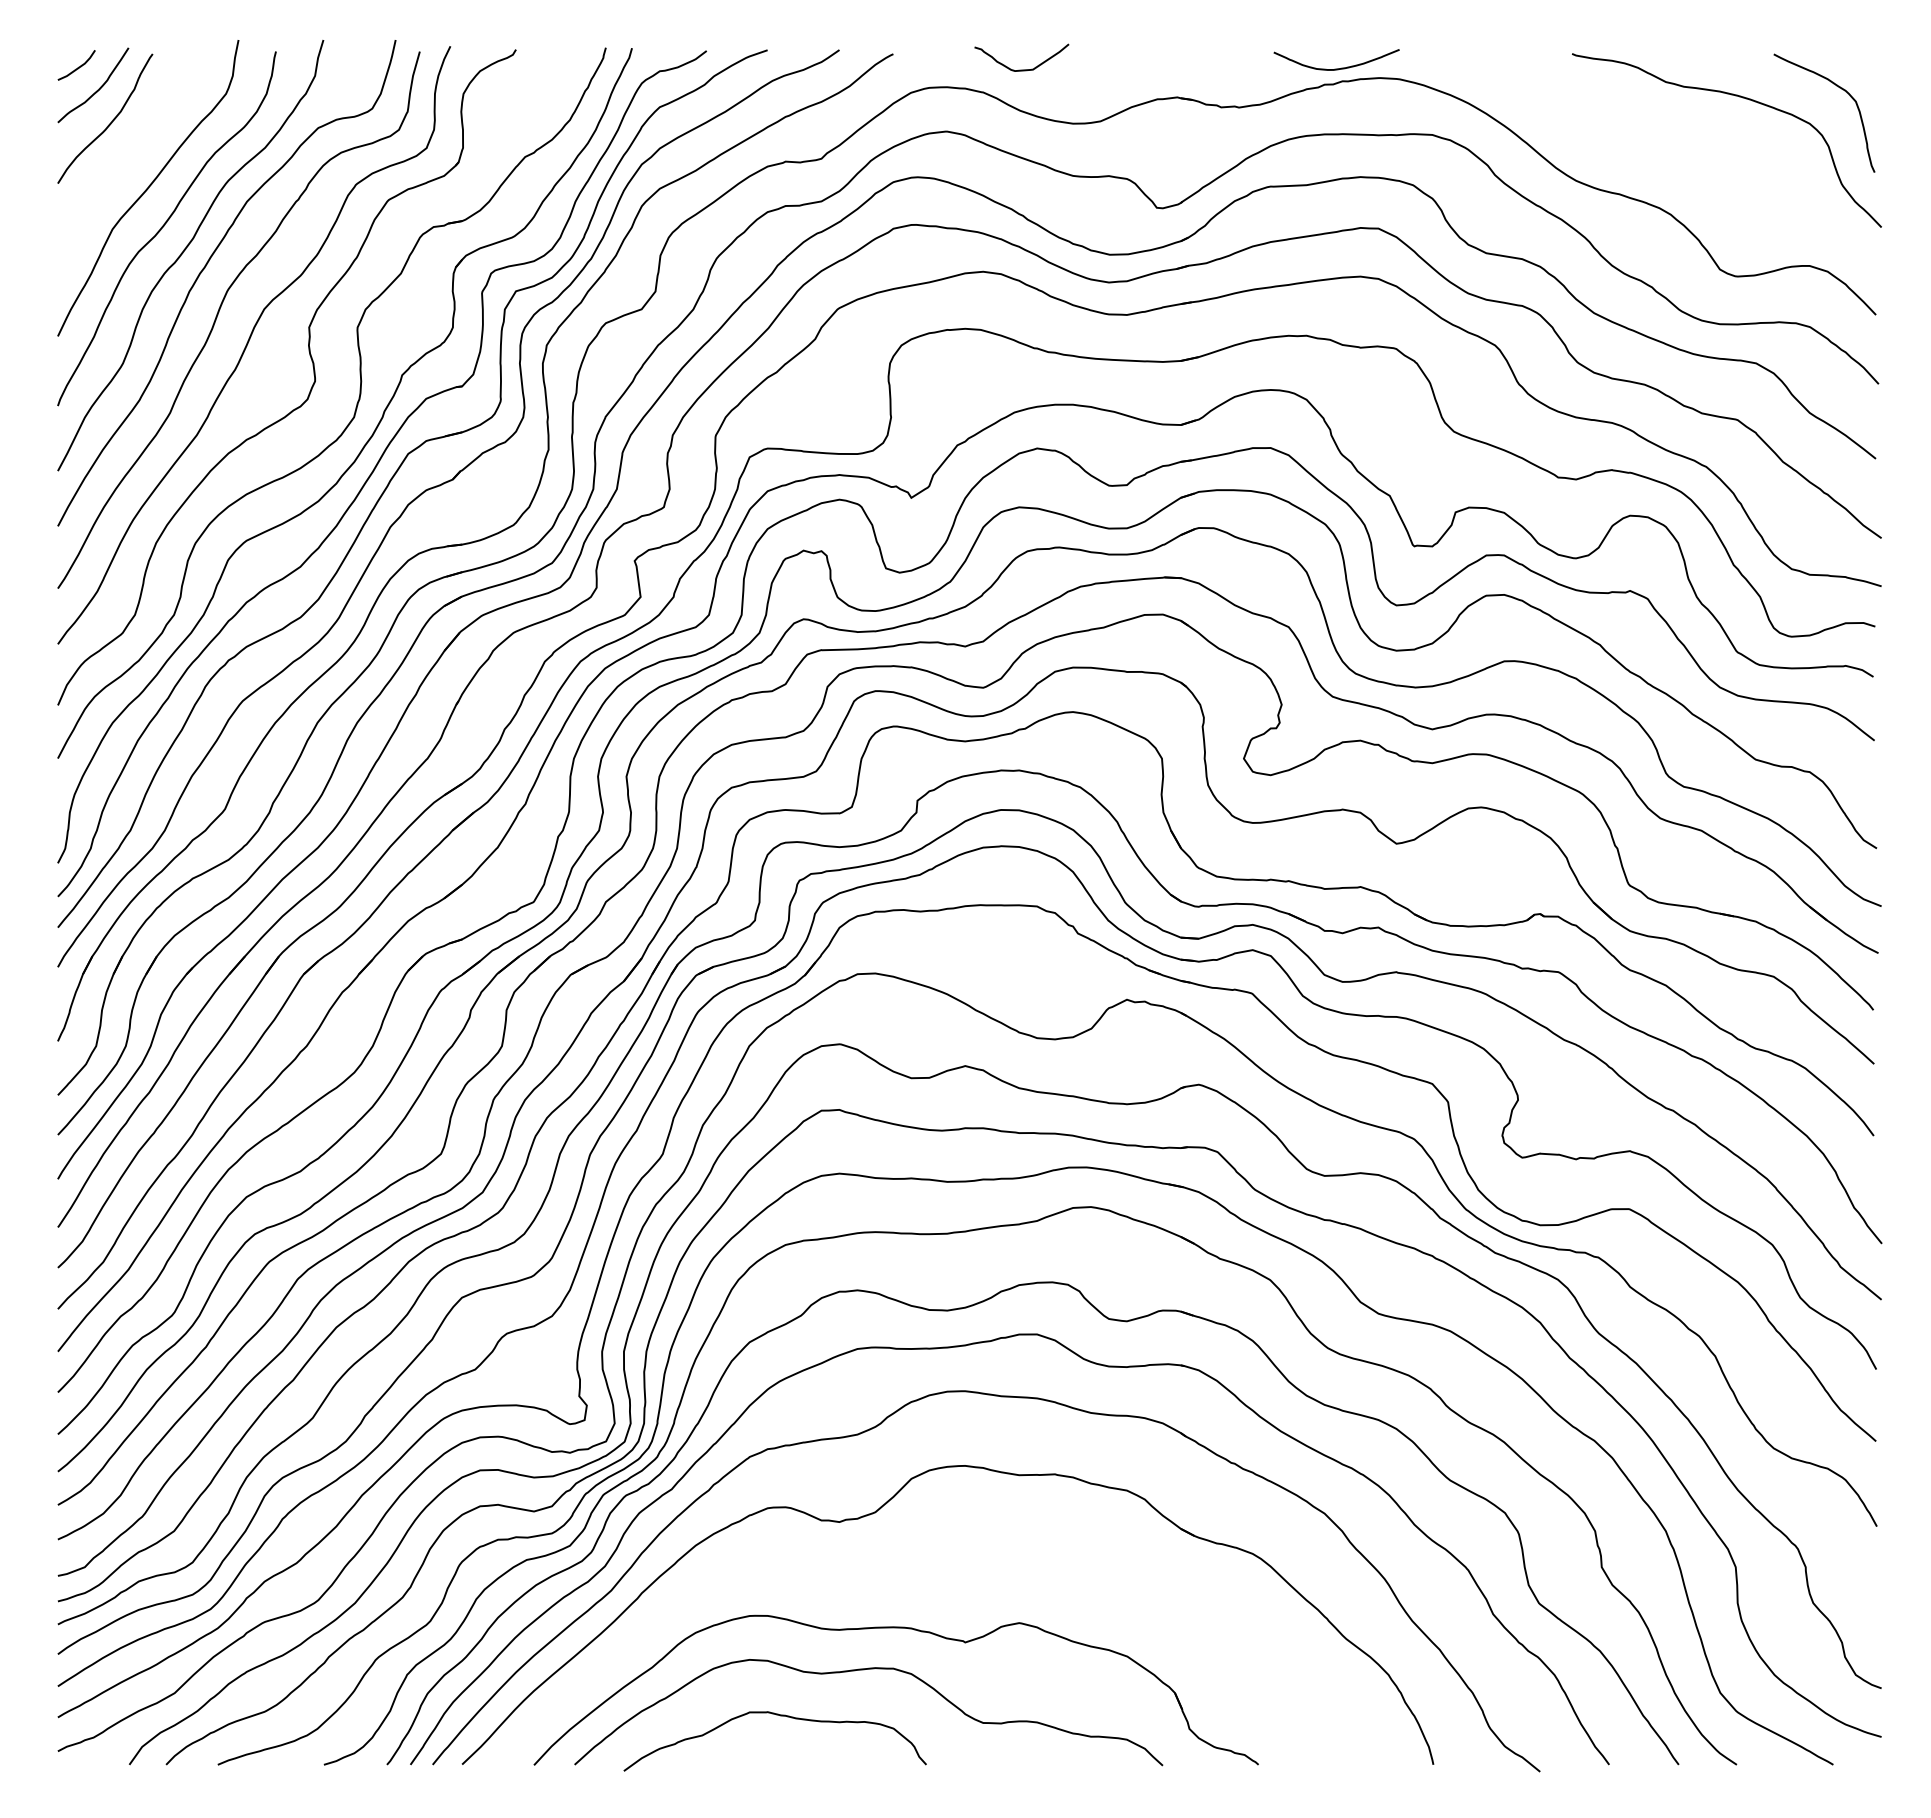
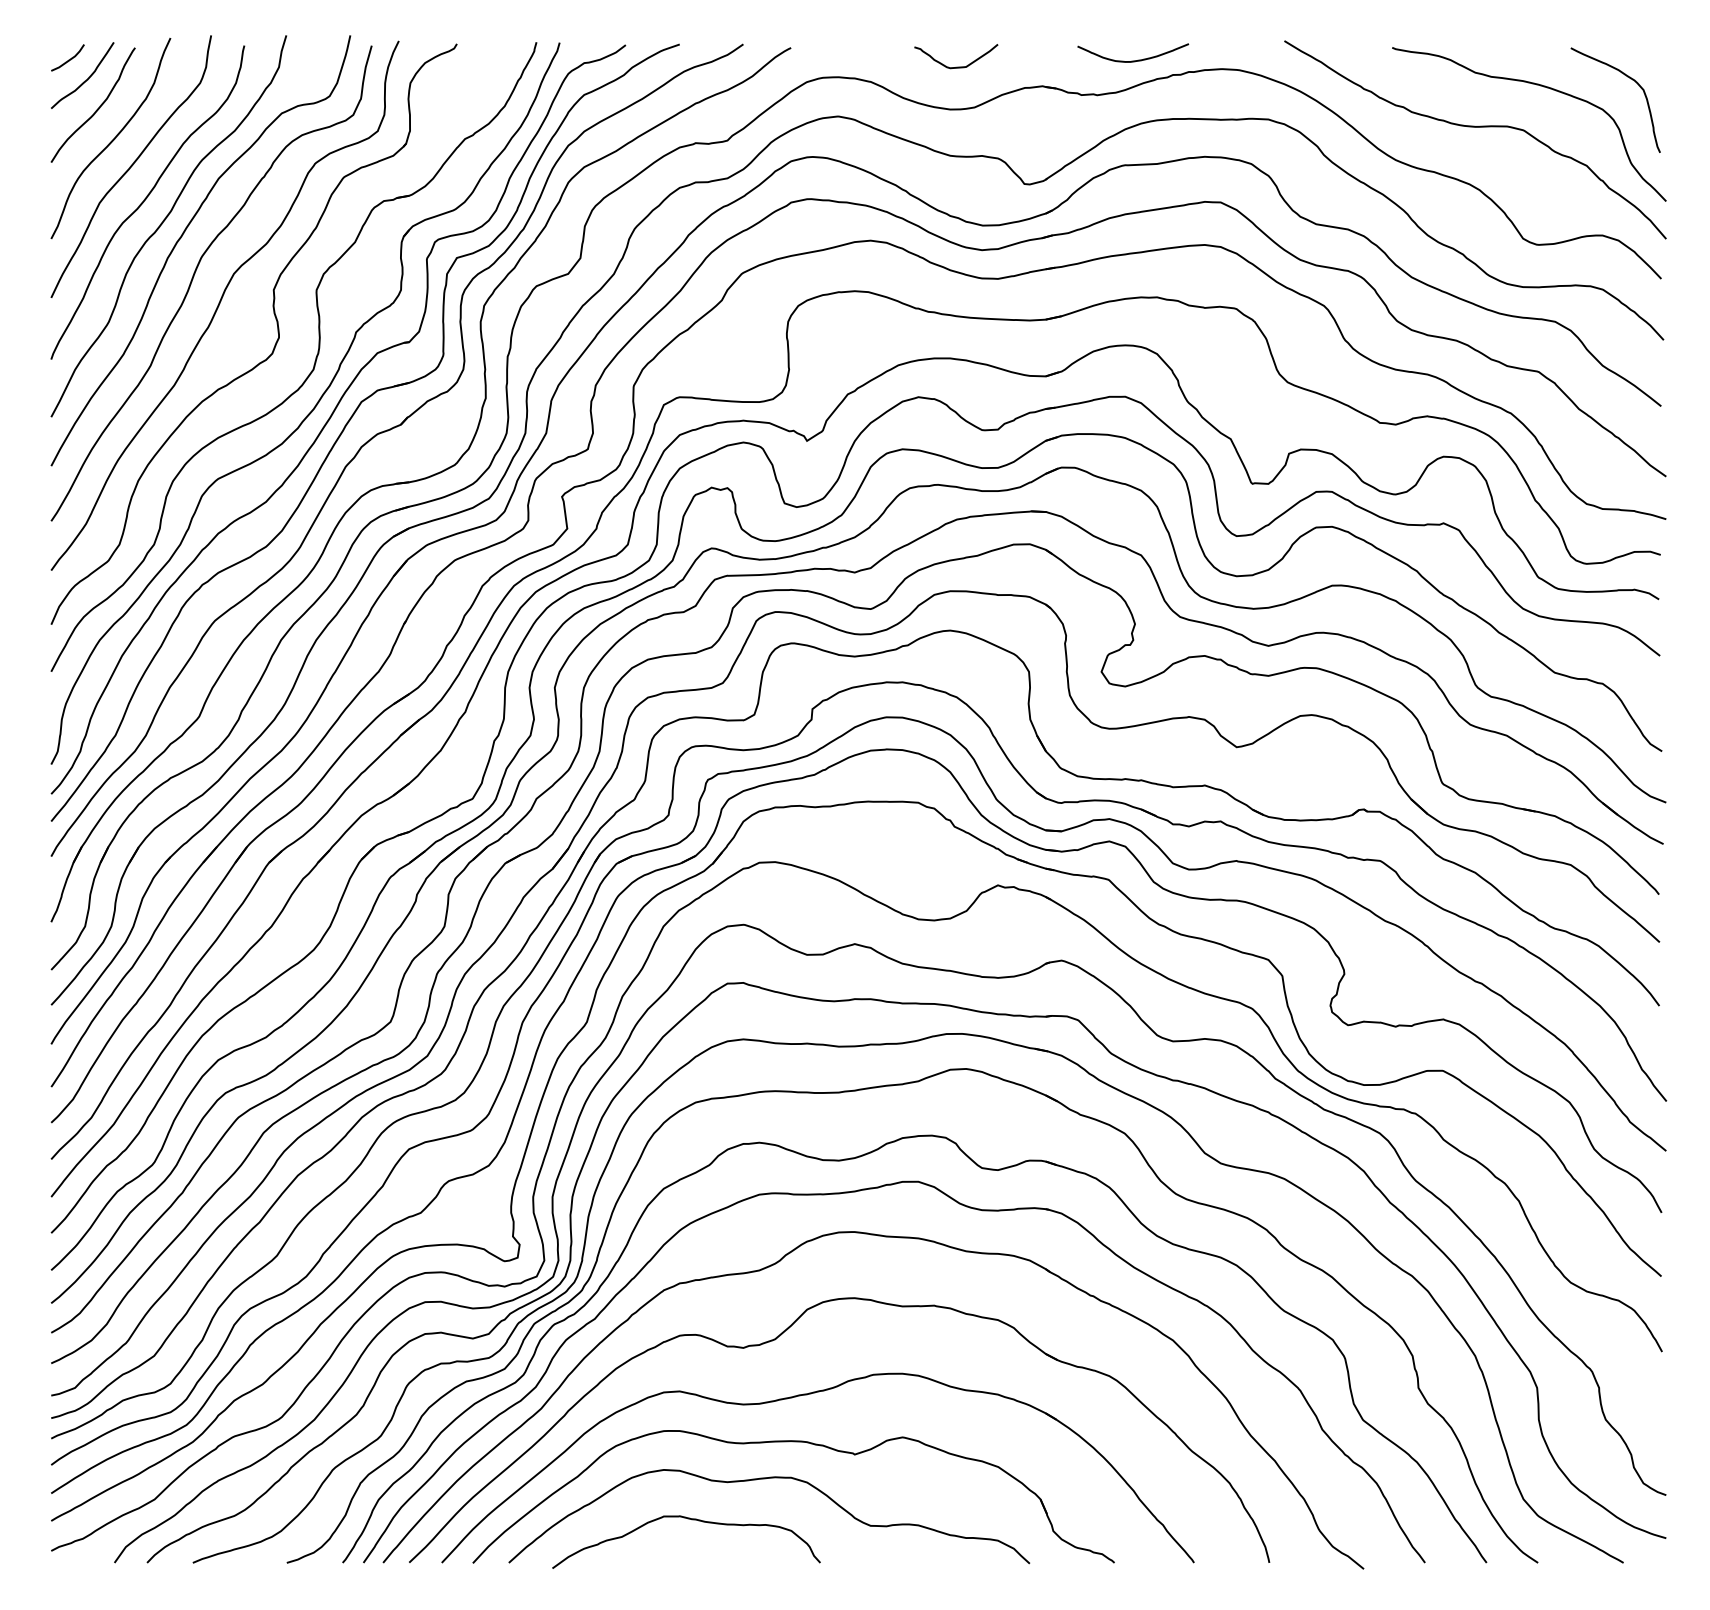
curve: (1336, 68) -> (1133, 60), moved
curve: (1021, 69) -> (955, 66), moved
curve: (1666, 144) -> (1475, 127), added
curve: (127, 157) -> (112, 139), added
part: (911, 1575) -> (807, 1395), added

